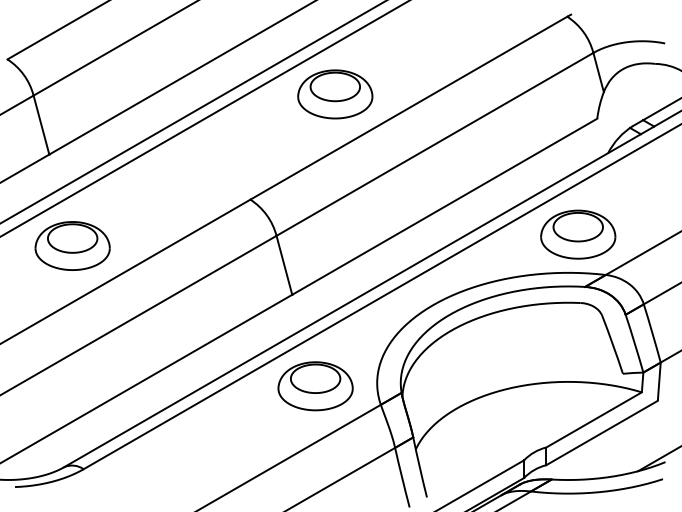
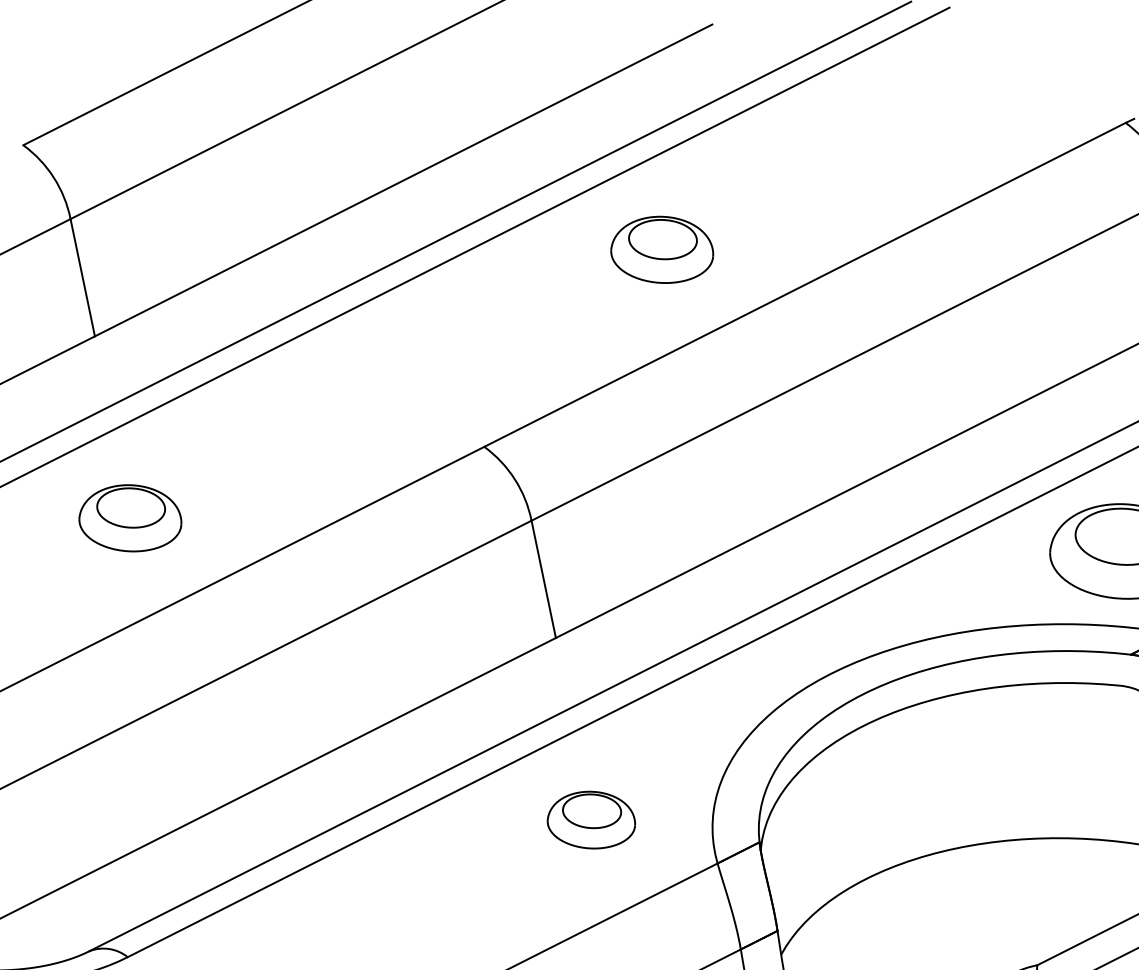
part: (335, 94) -> (662, 249), size x0.7
part: (72, 245) -> (130, 517), size x0.7
part: (315, 386) -> (591, 820), size x0.6

